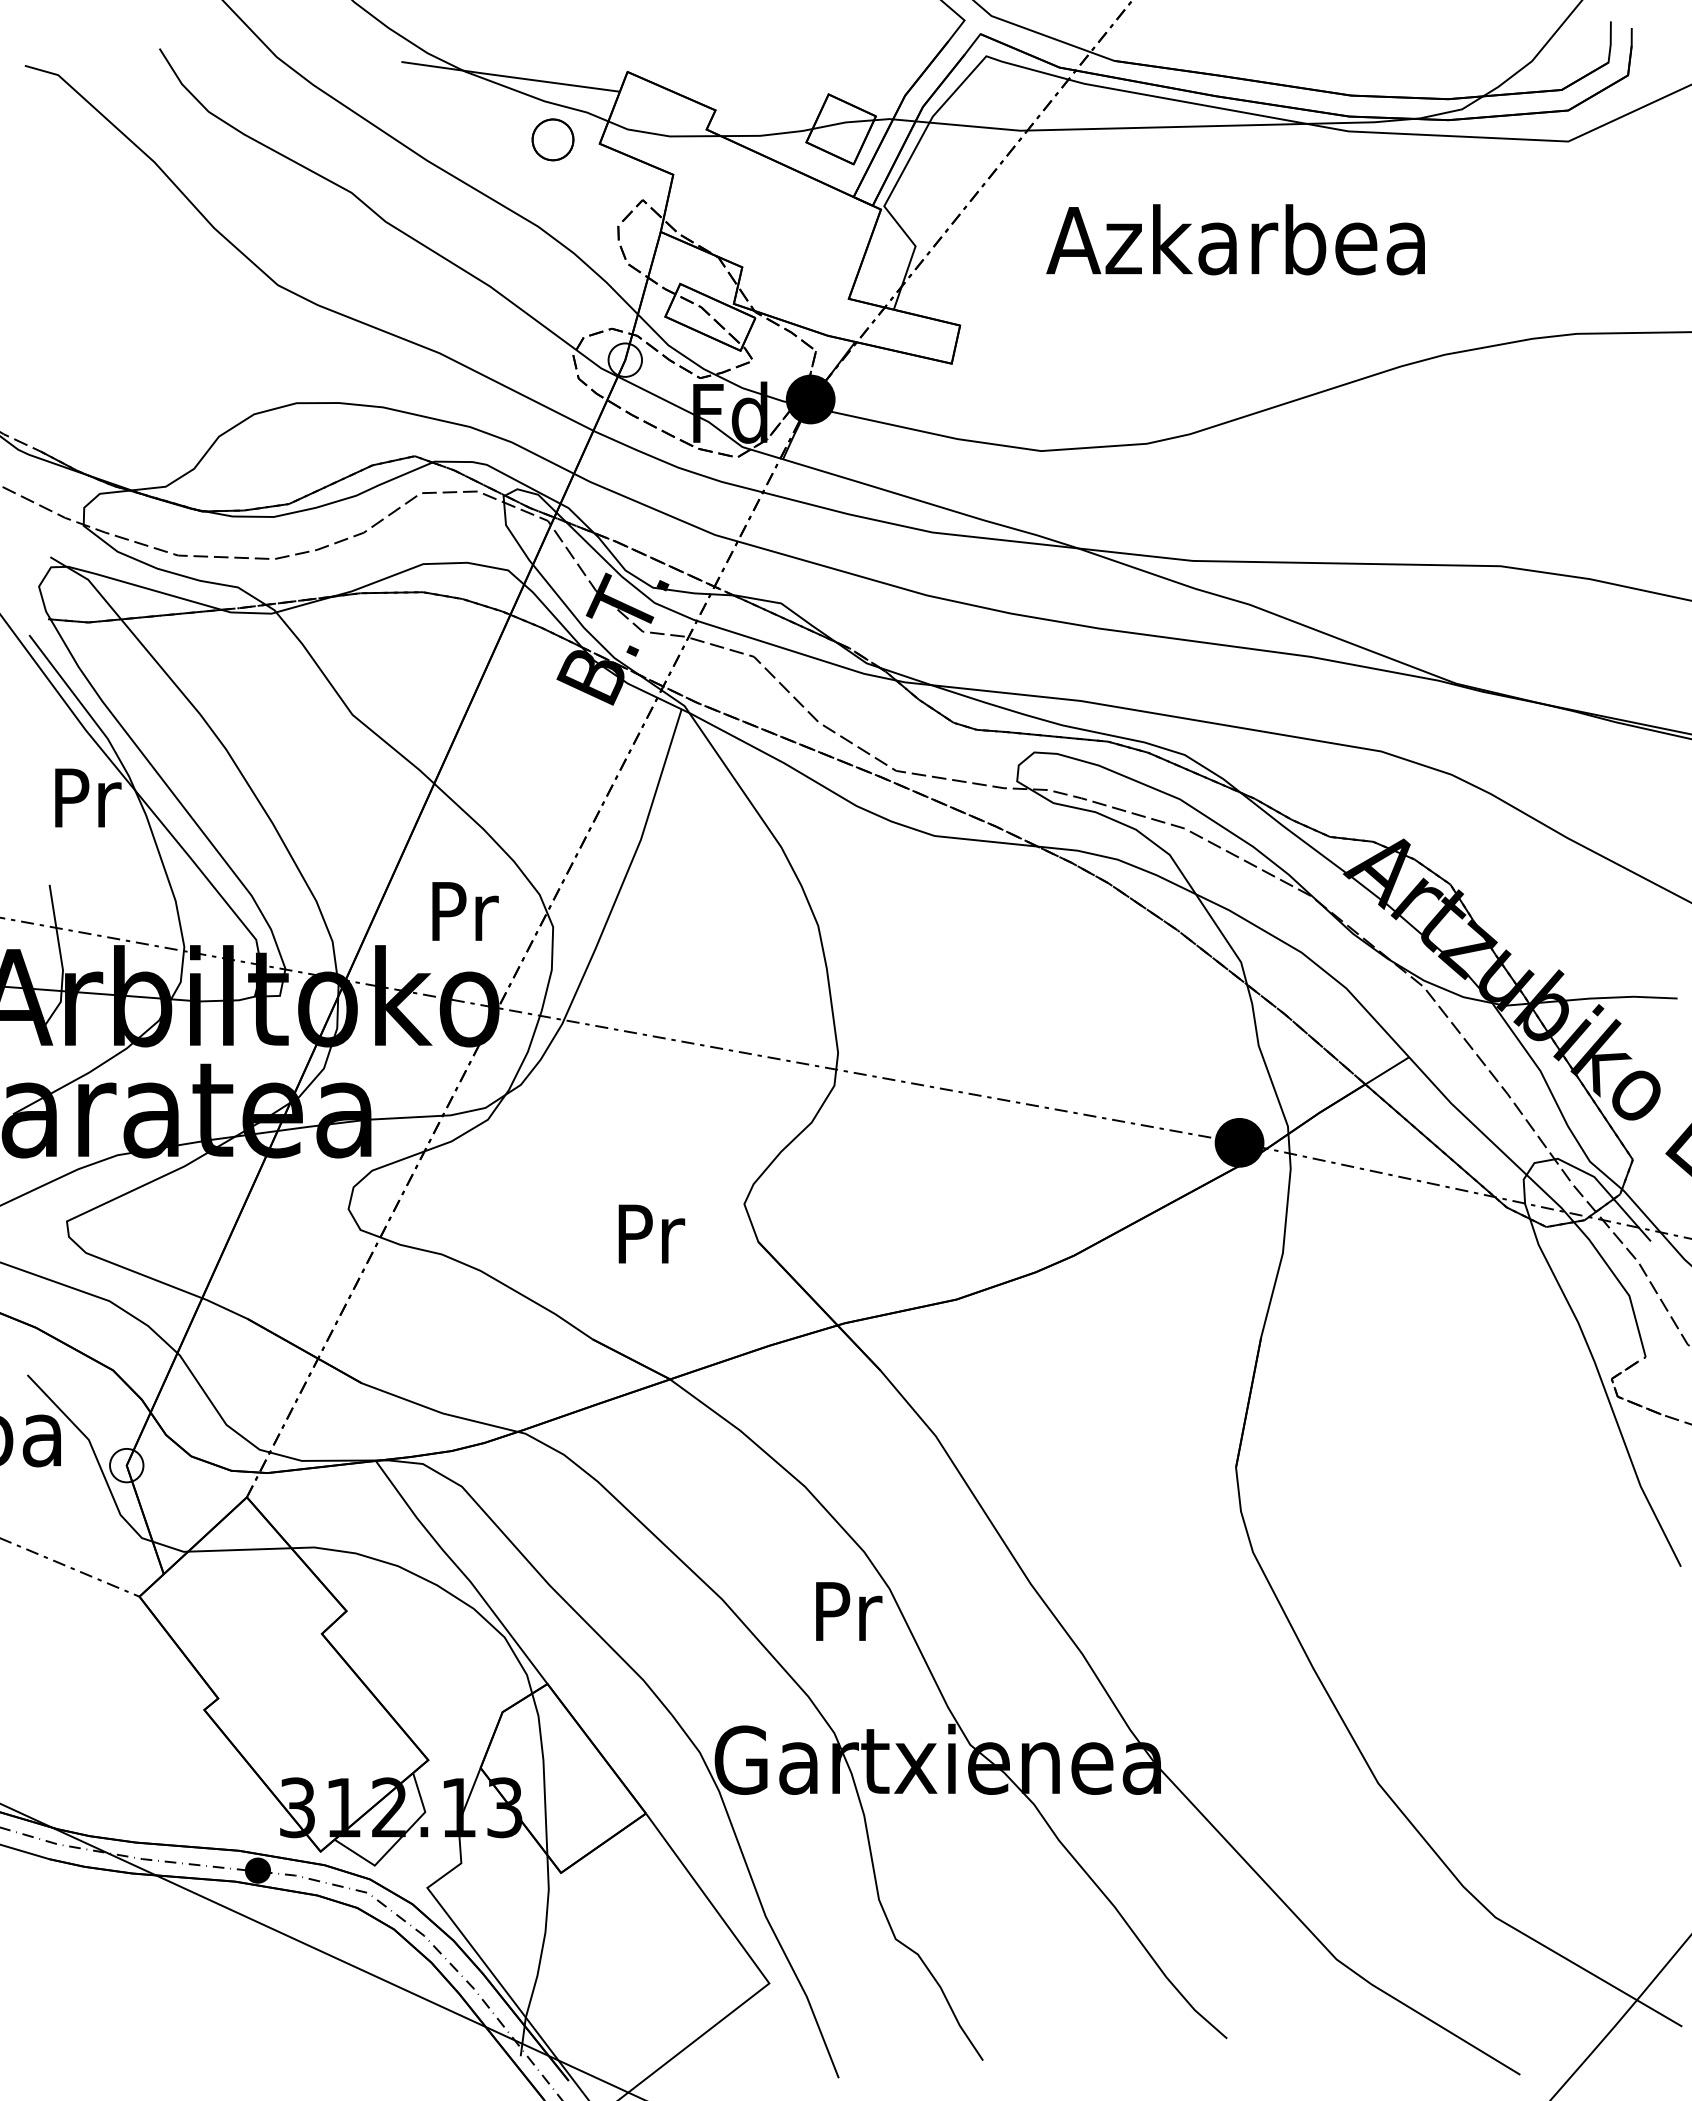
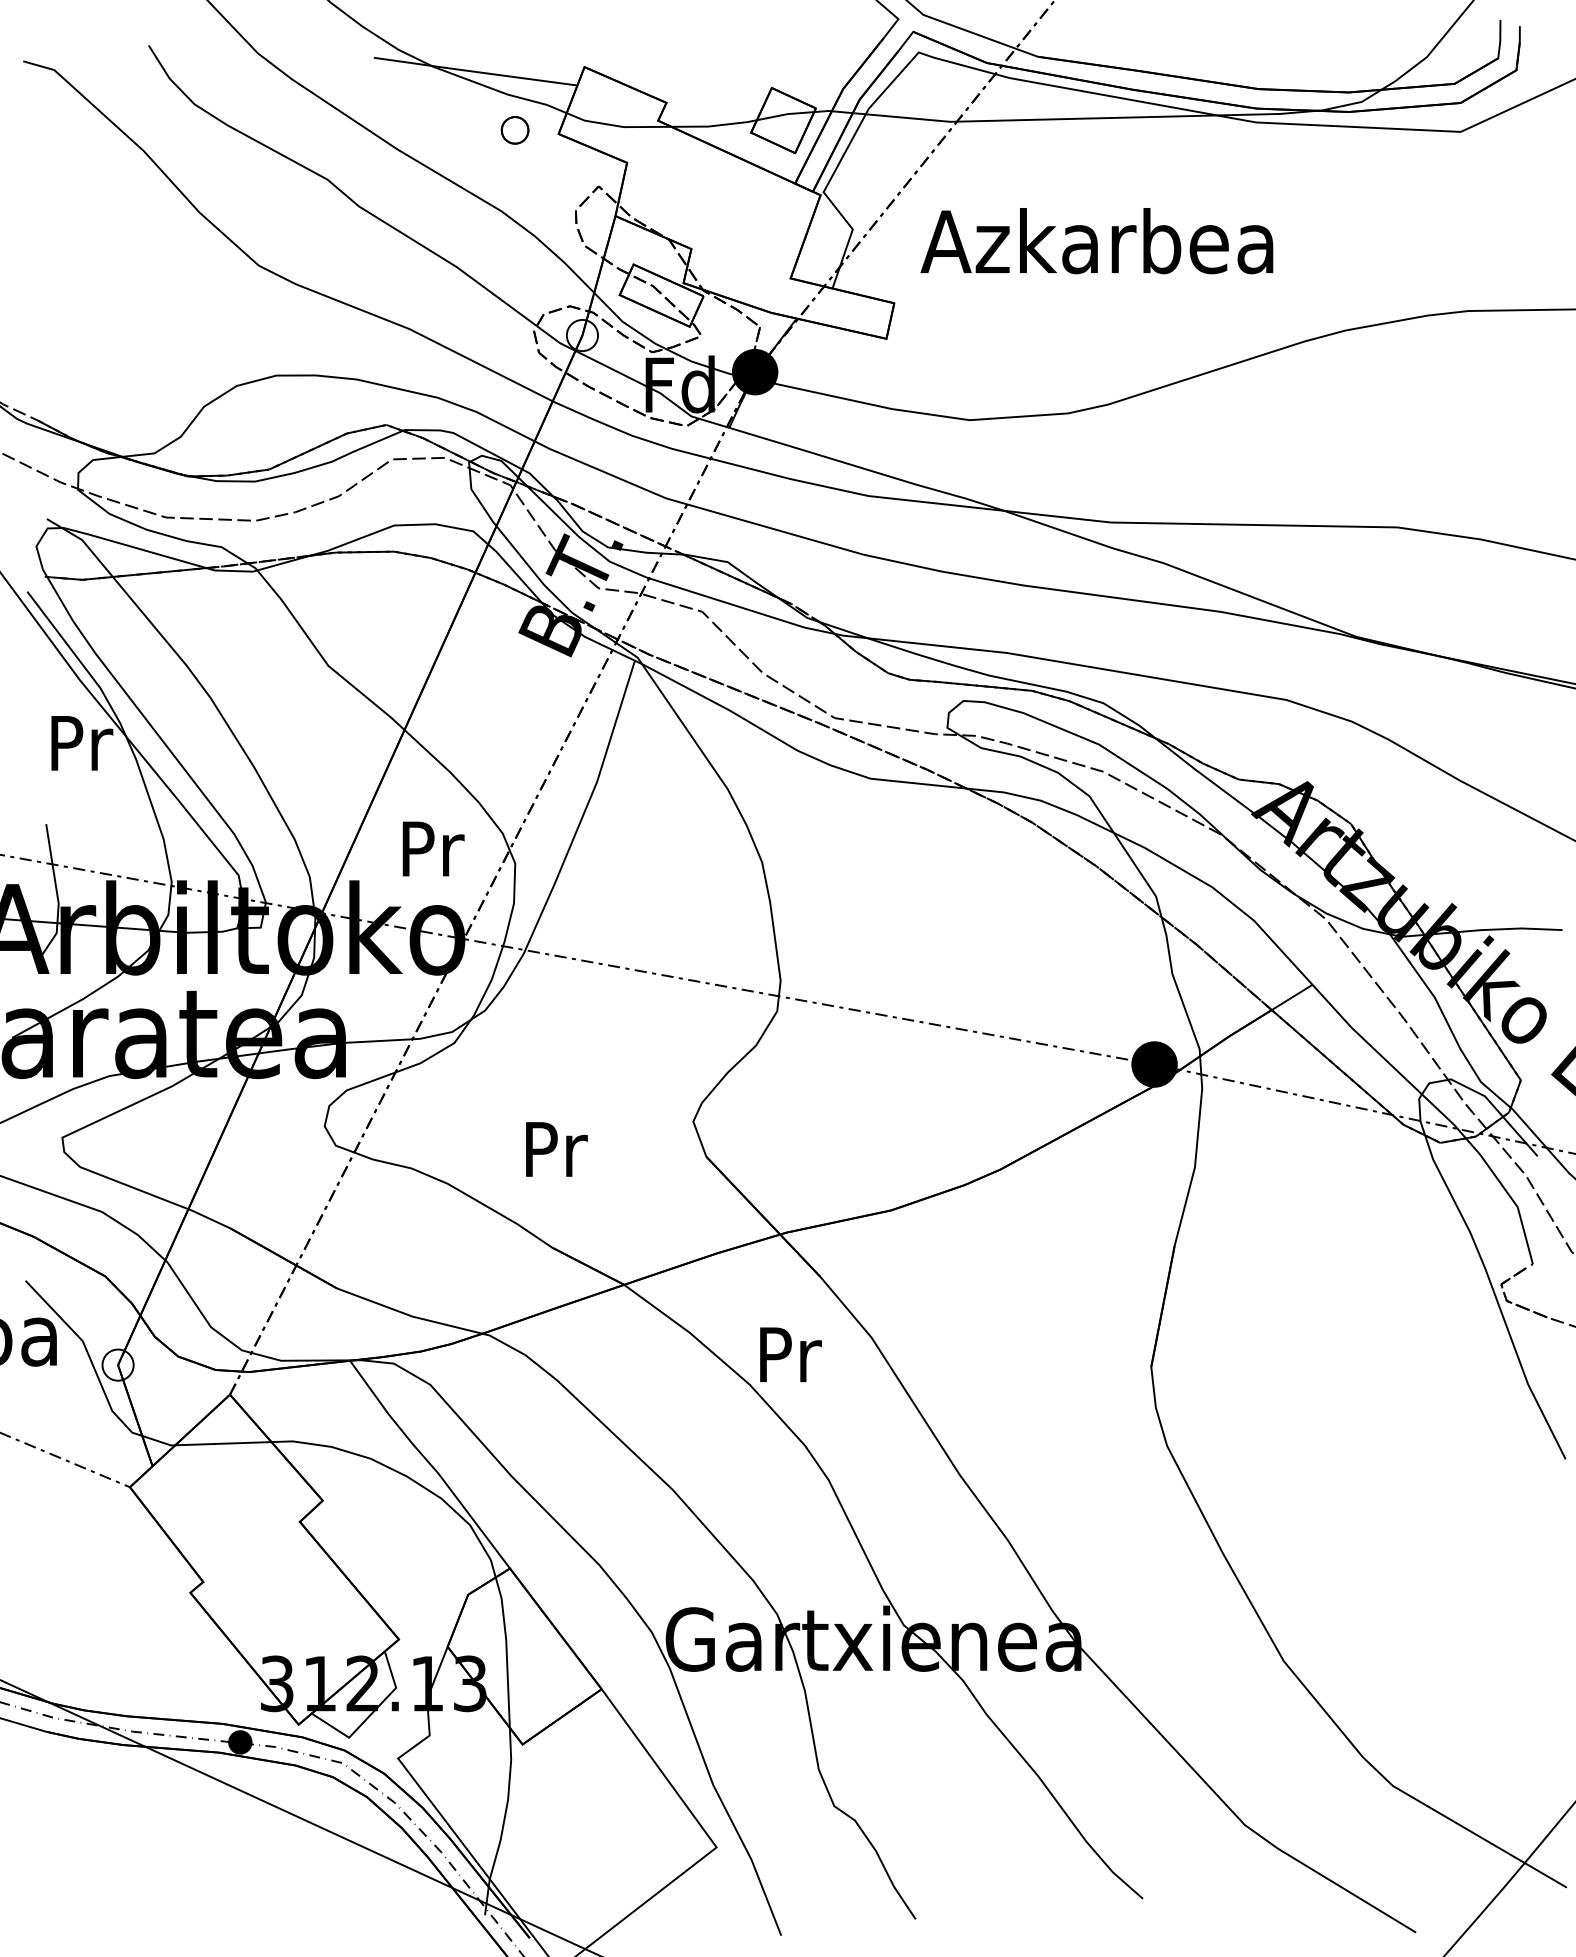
part: (552, 139) -> (514, 129), size x0.7
text: (1235, 239) -> (1096, 240), moved
text: (651, 1233) -> (556, 1148), moved
text: (849, 1611) -> (791, 1354), moved

